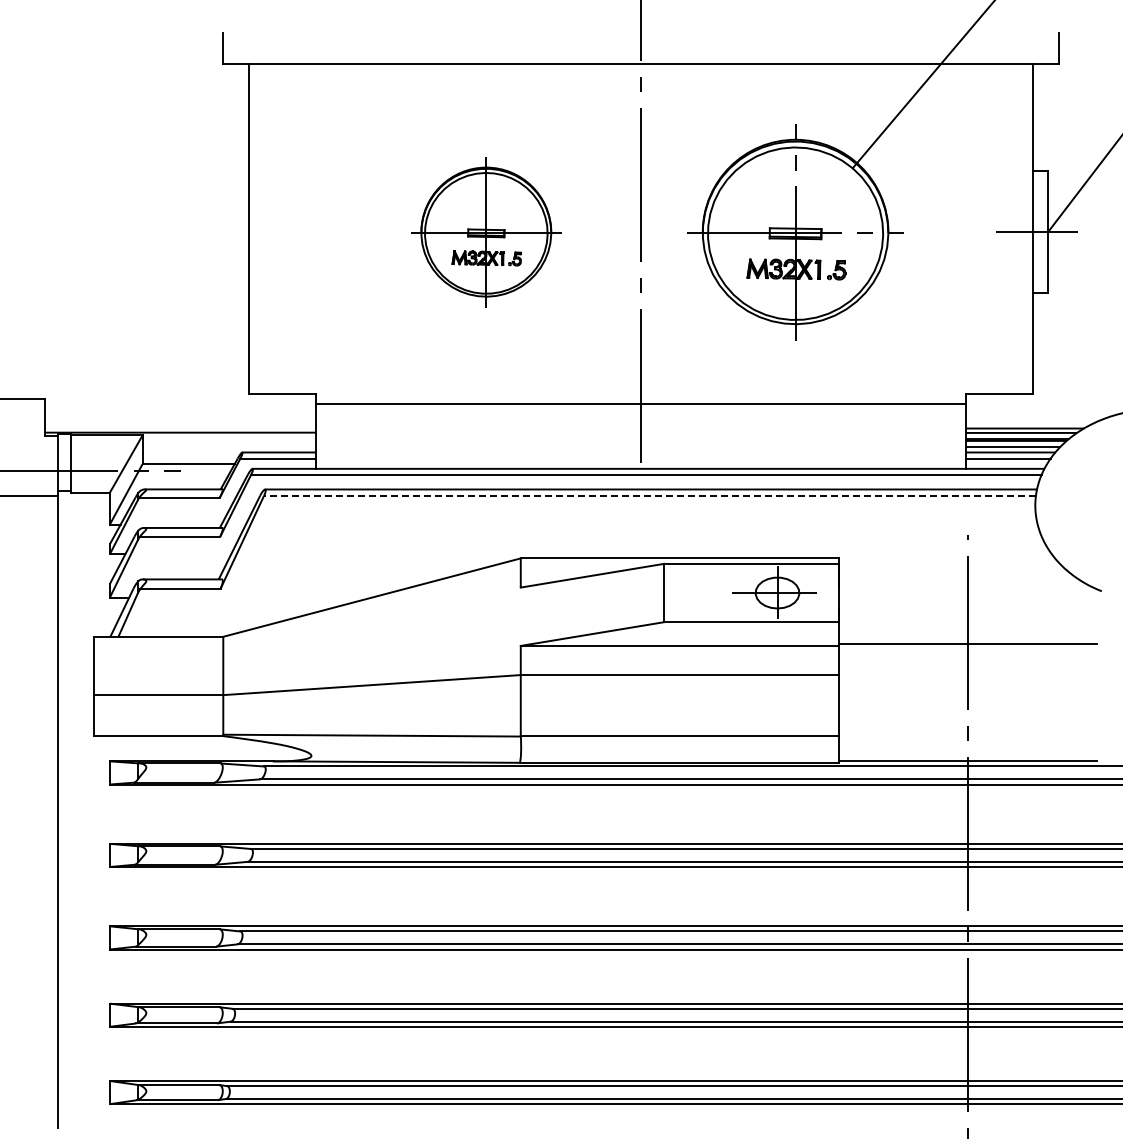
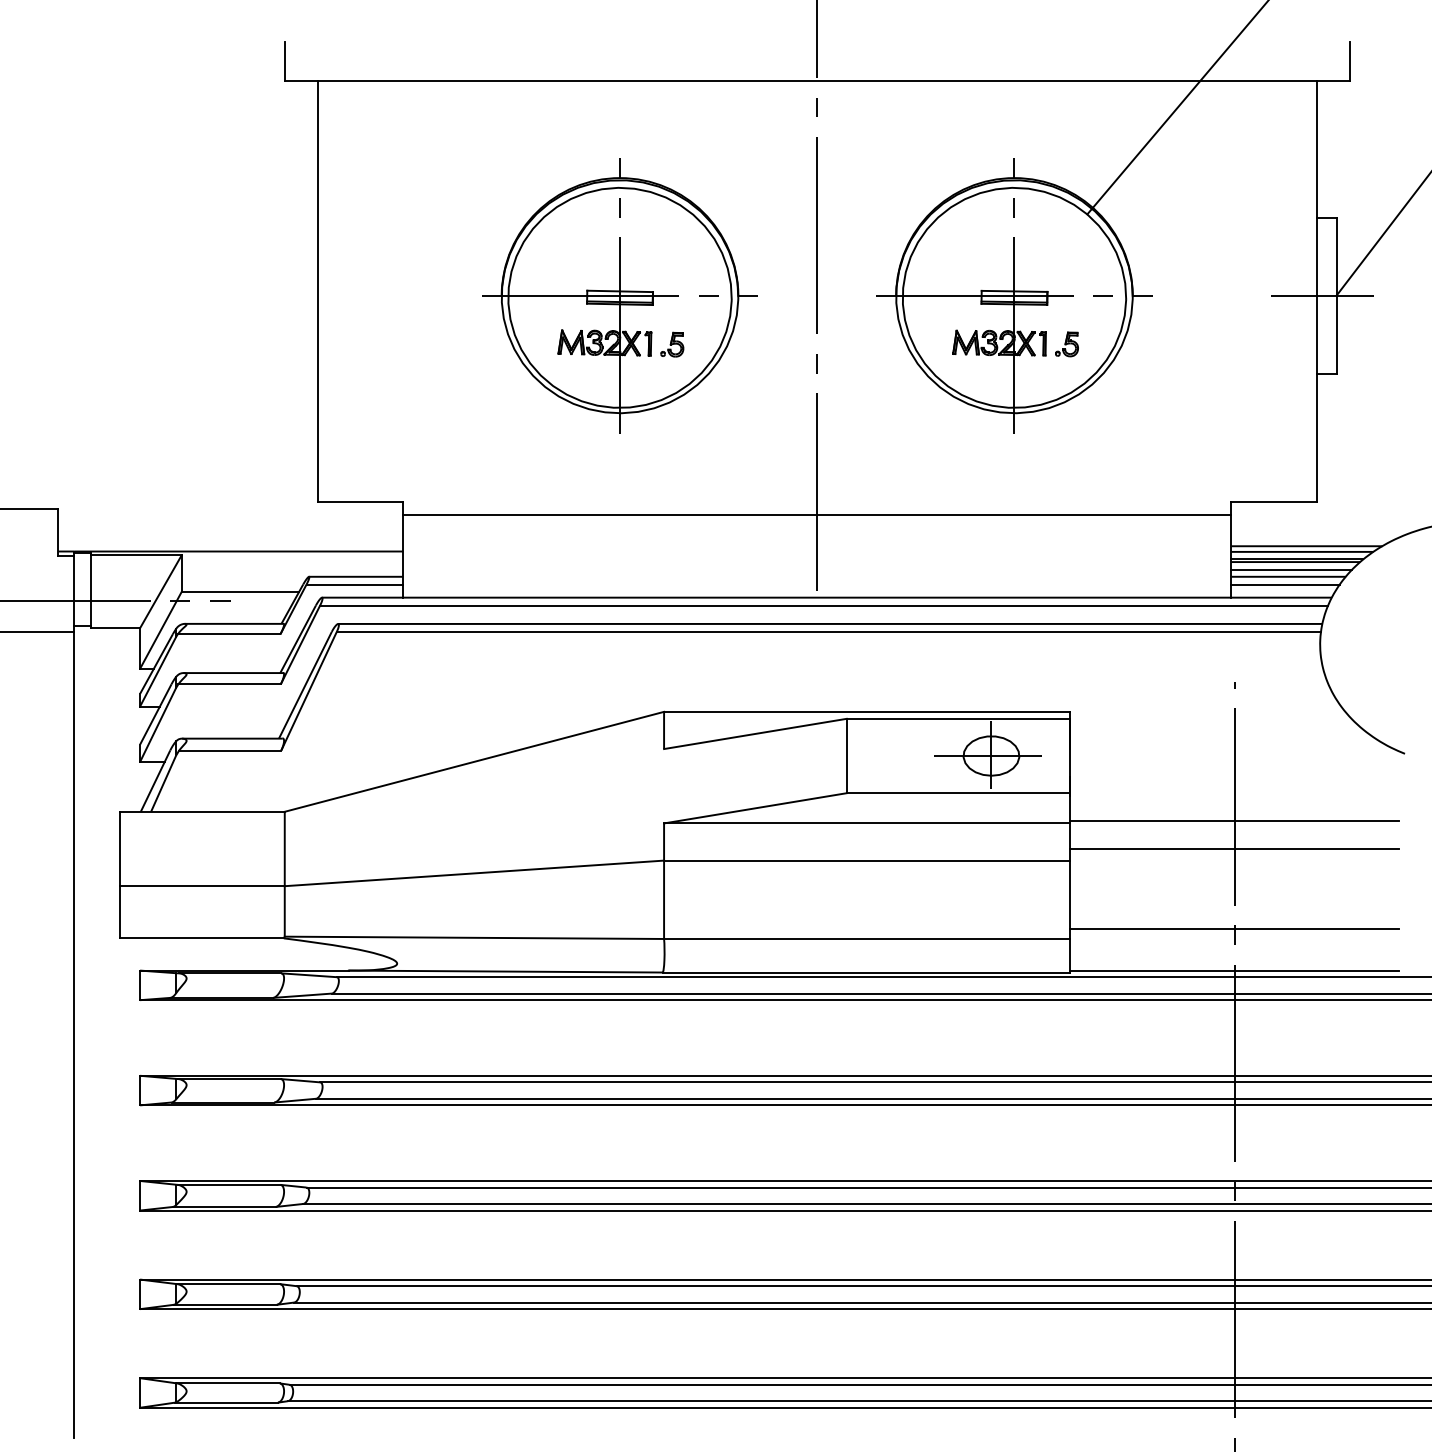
part: (486, 232) -> (620, 296), size x1.43
line: (649, 495) -> (828, 631), dashed -> solid
line: (968, 665) -> (1234, 848), added
line: (968, 728) -> (1234, 928), added

